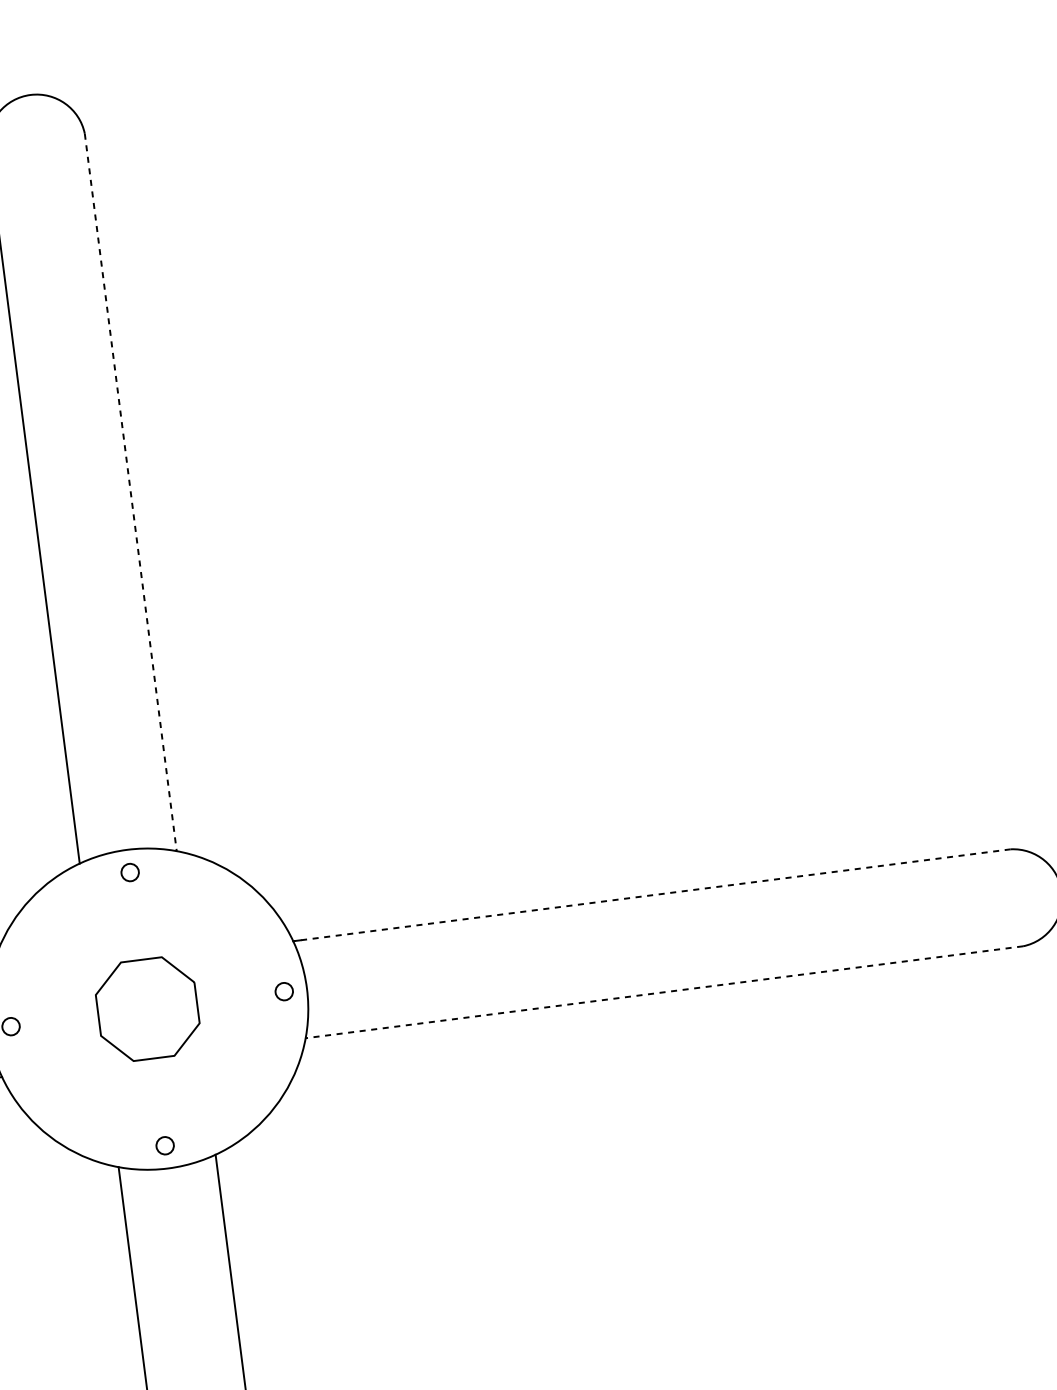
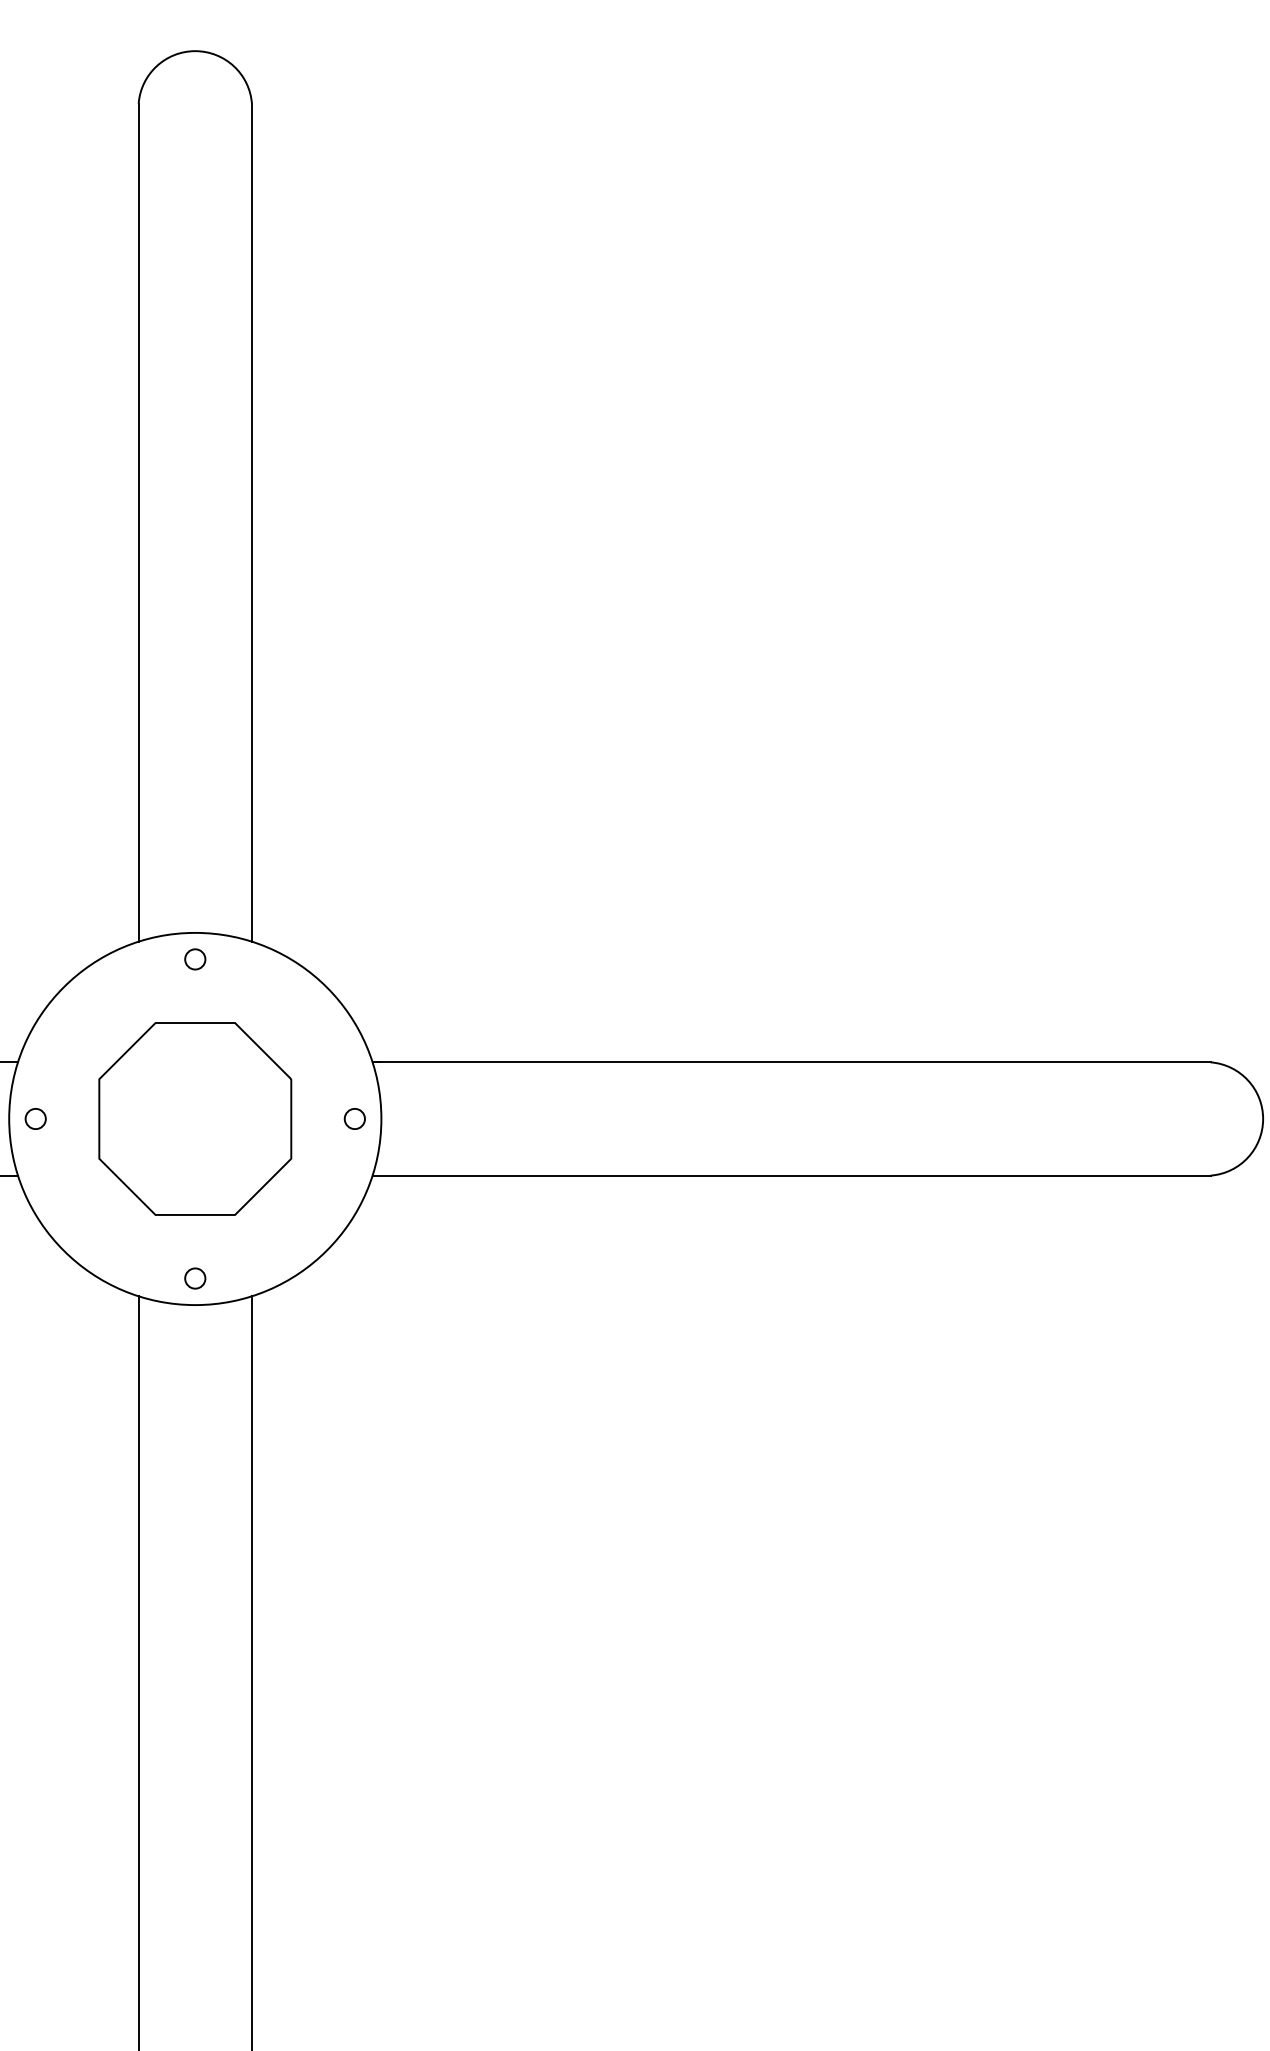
line: (130, 493) -> (251, 523), dashed -> solid
line: (651, 895) -> (791, 1062), dashed -> solid
line: (664, 992) -> (791, 1175), dashed -> solid
part: (147, 1008) -> (195, 1118), size x1.67

